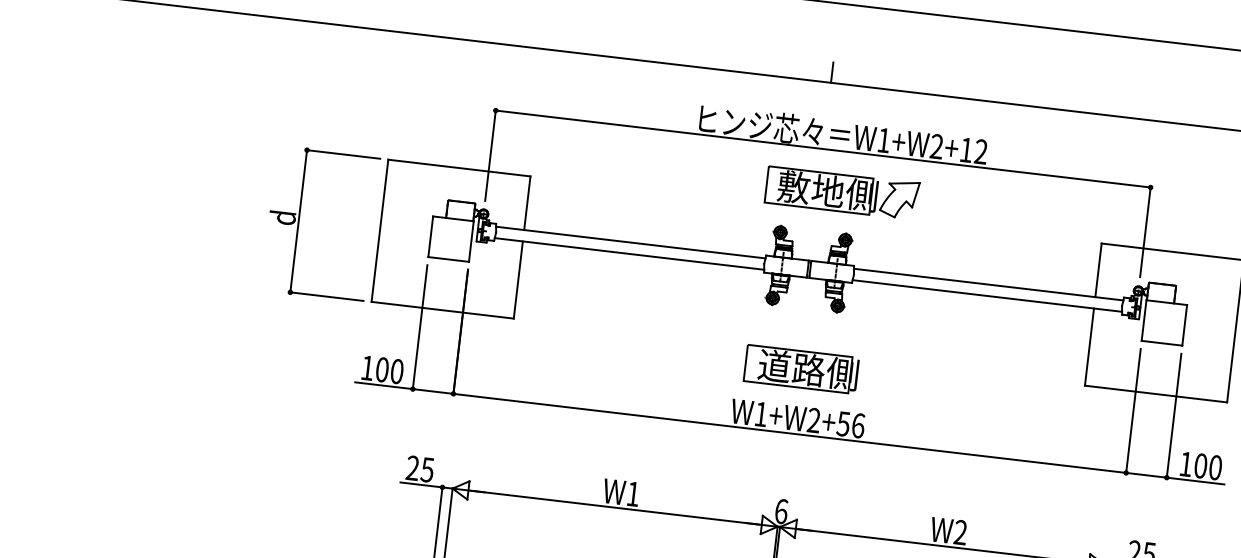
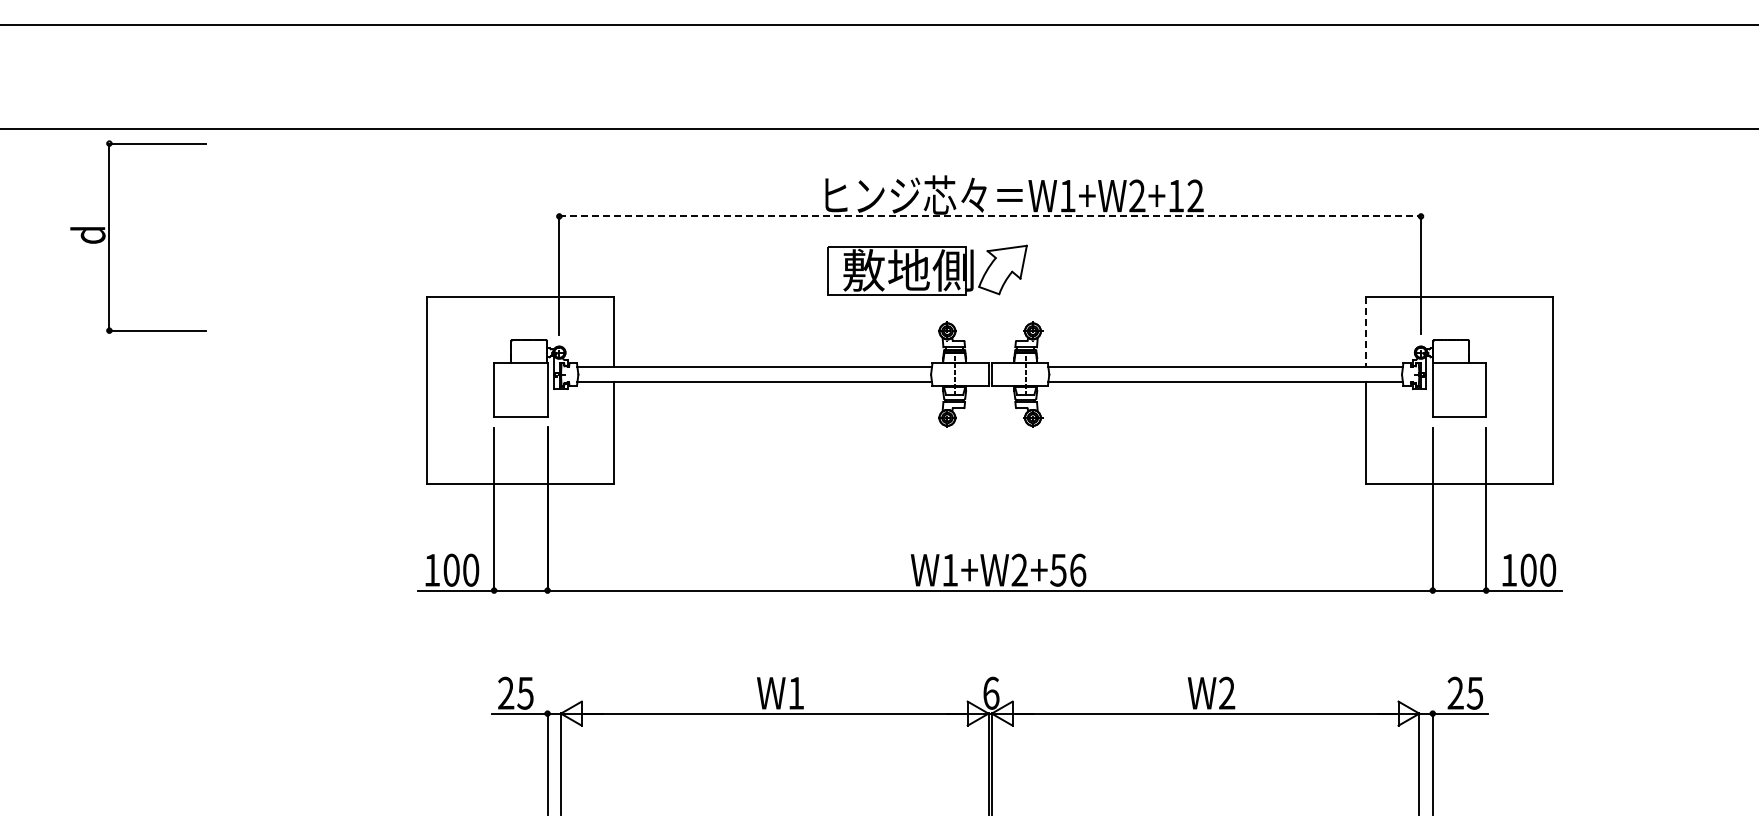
line: (832, 72) -> (990, 115), removed
line: (823, 149) -> (990, 216), solid -> dashed
part: (842, 192) -> (927, 269), moved
part: (298, 220) -> (109, 236), moved
line: (1098, 270) -> (1365, 332), solid -> dashed
part: (801, 369) -> (995, 505), removed

